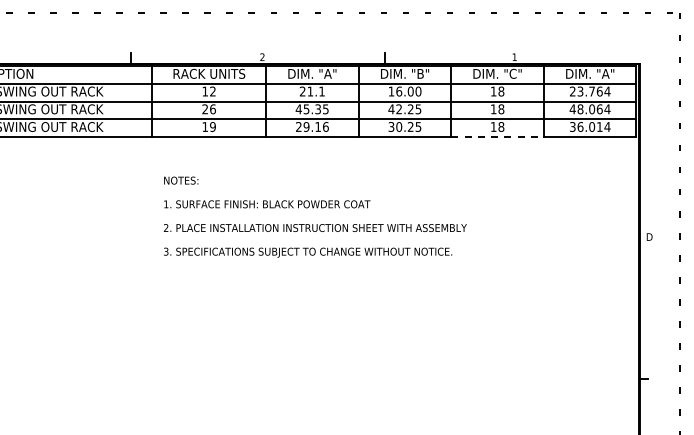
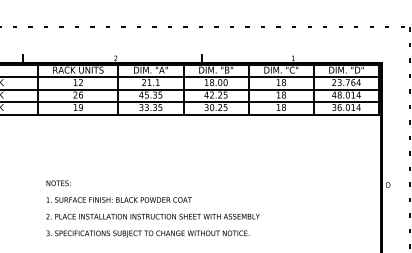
text: (589, 73) -> (346, 69), DIM. "A" -> DIM. "D"
text: (399, 91) -> (212, 82), 16.00 -> 18.00
text: (599, 109) -> (353, 95), 48.064 -> 48.014
text: (312, 126) -> (151, 107), 29.16 -> 33.35
line: (498, 137) -> (281, 114), dashed -> solid
text: (315, 216) -> (153, 208), moved

